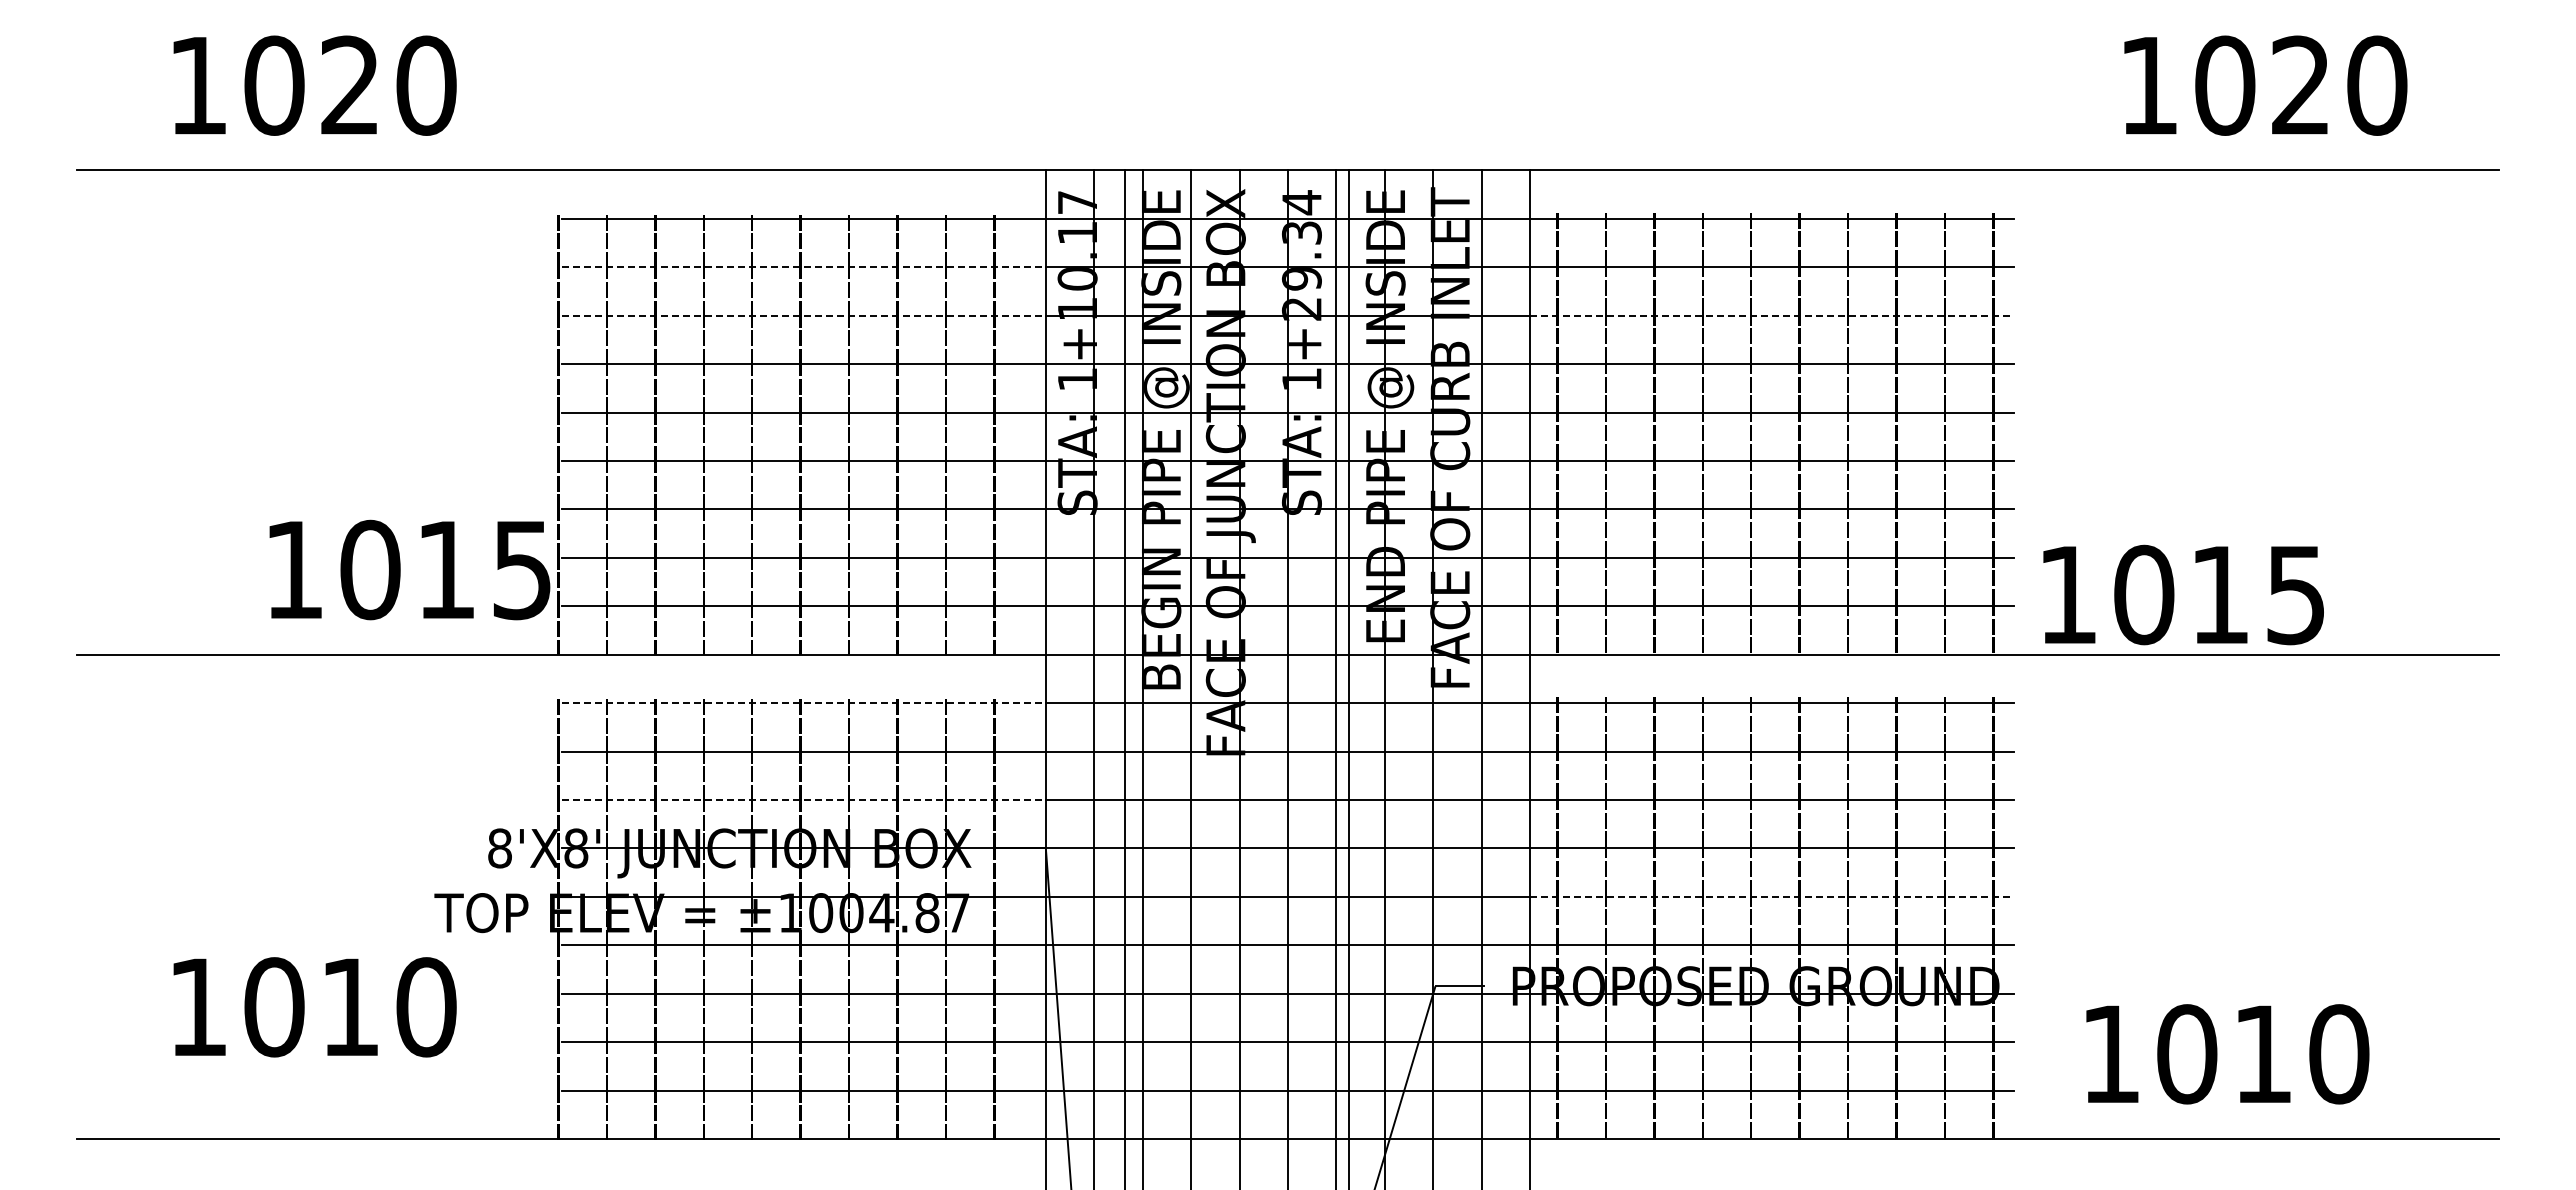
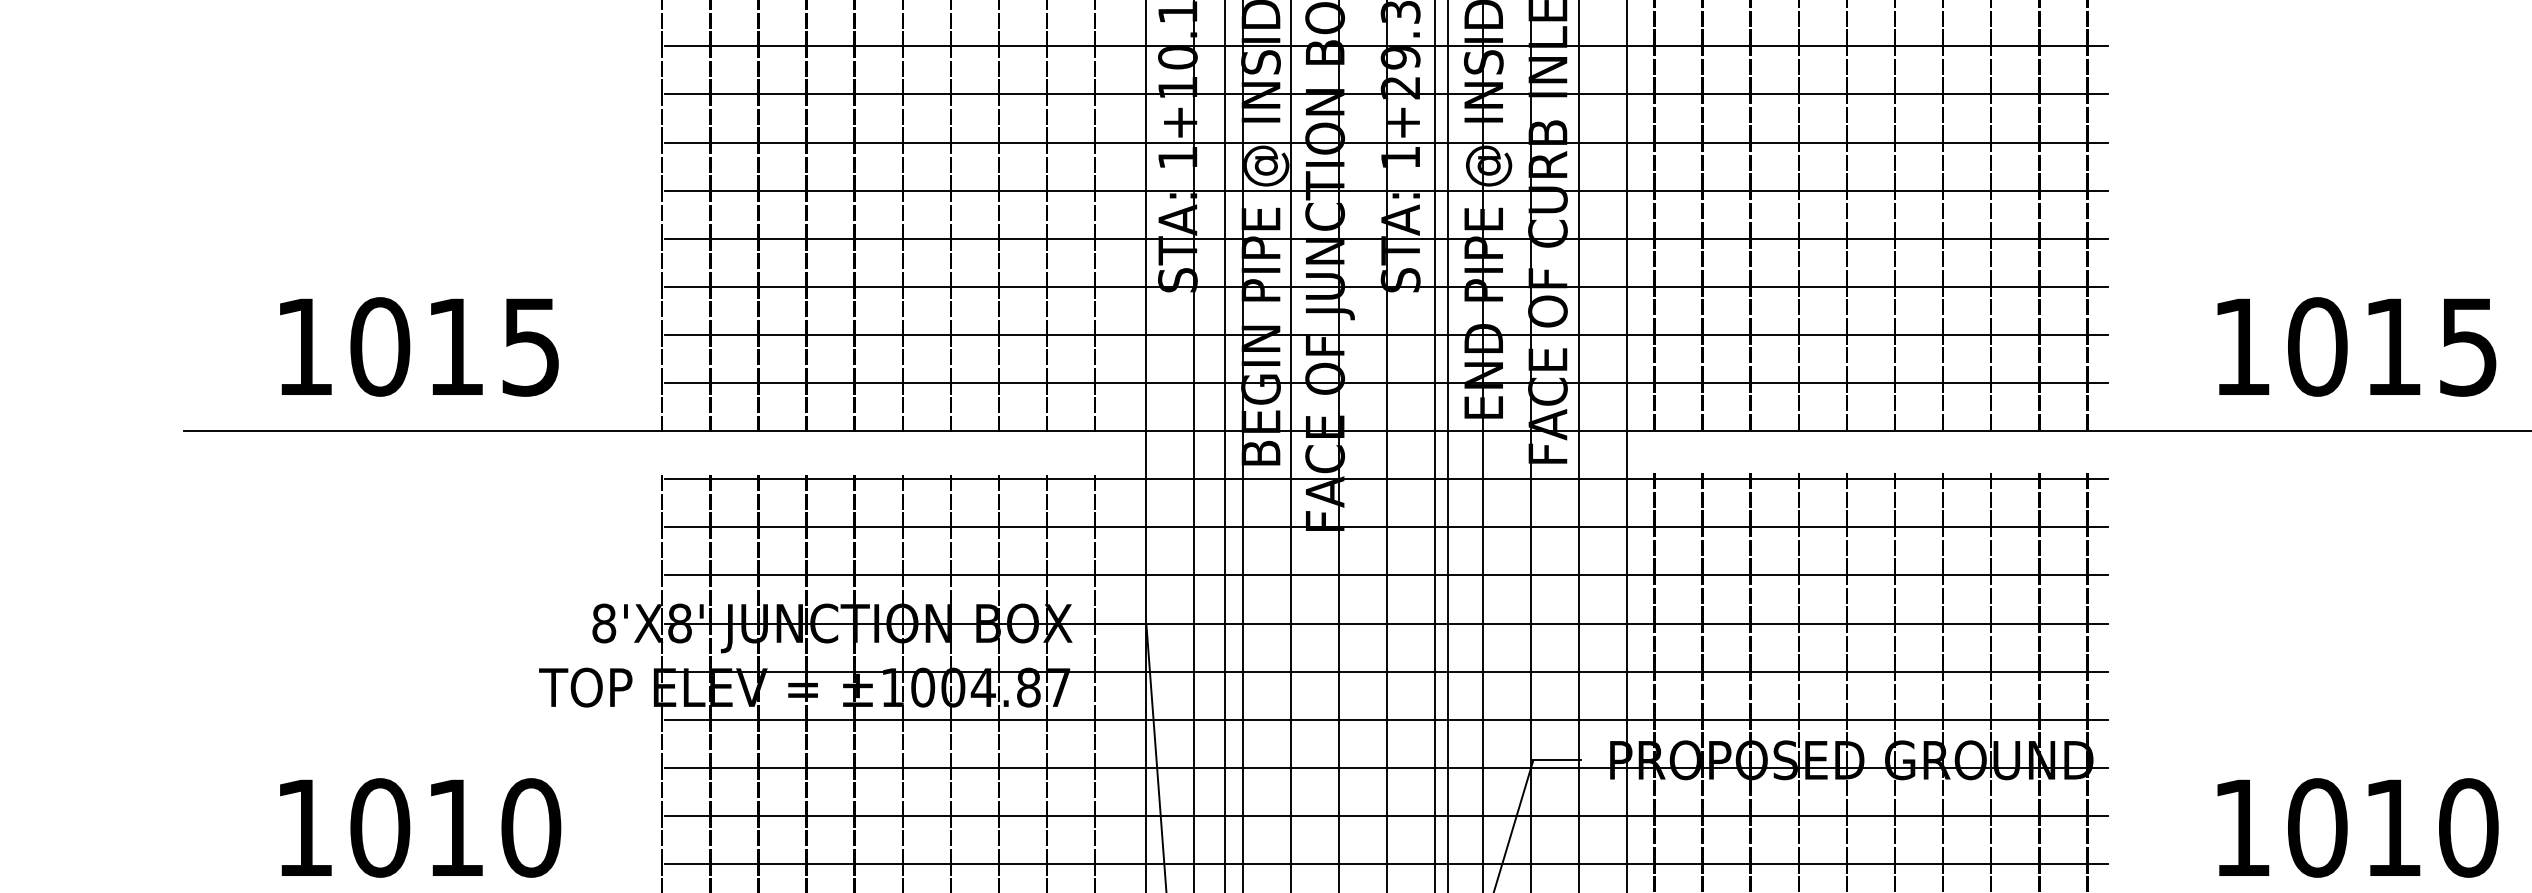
line: (804, 267) -> (906, 46), dashed -> solid
line: (804, 315) -> (906, 94), dashed -> solid
line: (1772, 315) -> (1868, 94), dashed -> solid
text: (409, 569) -> (418, 346), moved
text: (2183, 594) -> (2356, 346), moved
line: (804, 703) -> (906, 479), dashed -> solid
line: (804, 800) -> (906, 575), dashed -> solid
line: (1772, 896) -> (1868, 671), dashed -> solid
text: (314, 1007) -> (419, 828), moved
text: (2227, 1054) -> (2357, 828), moved

